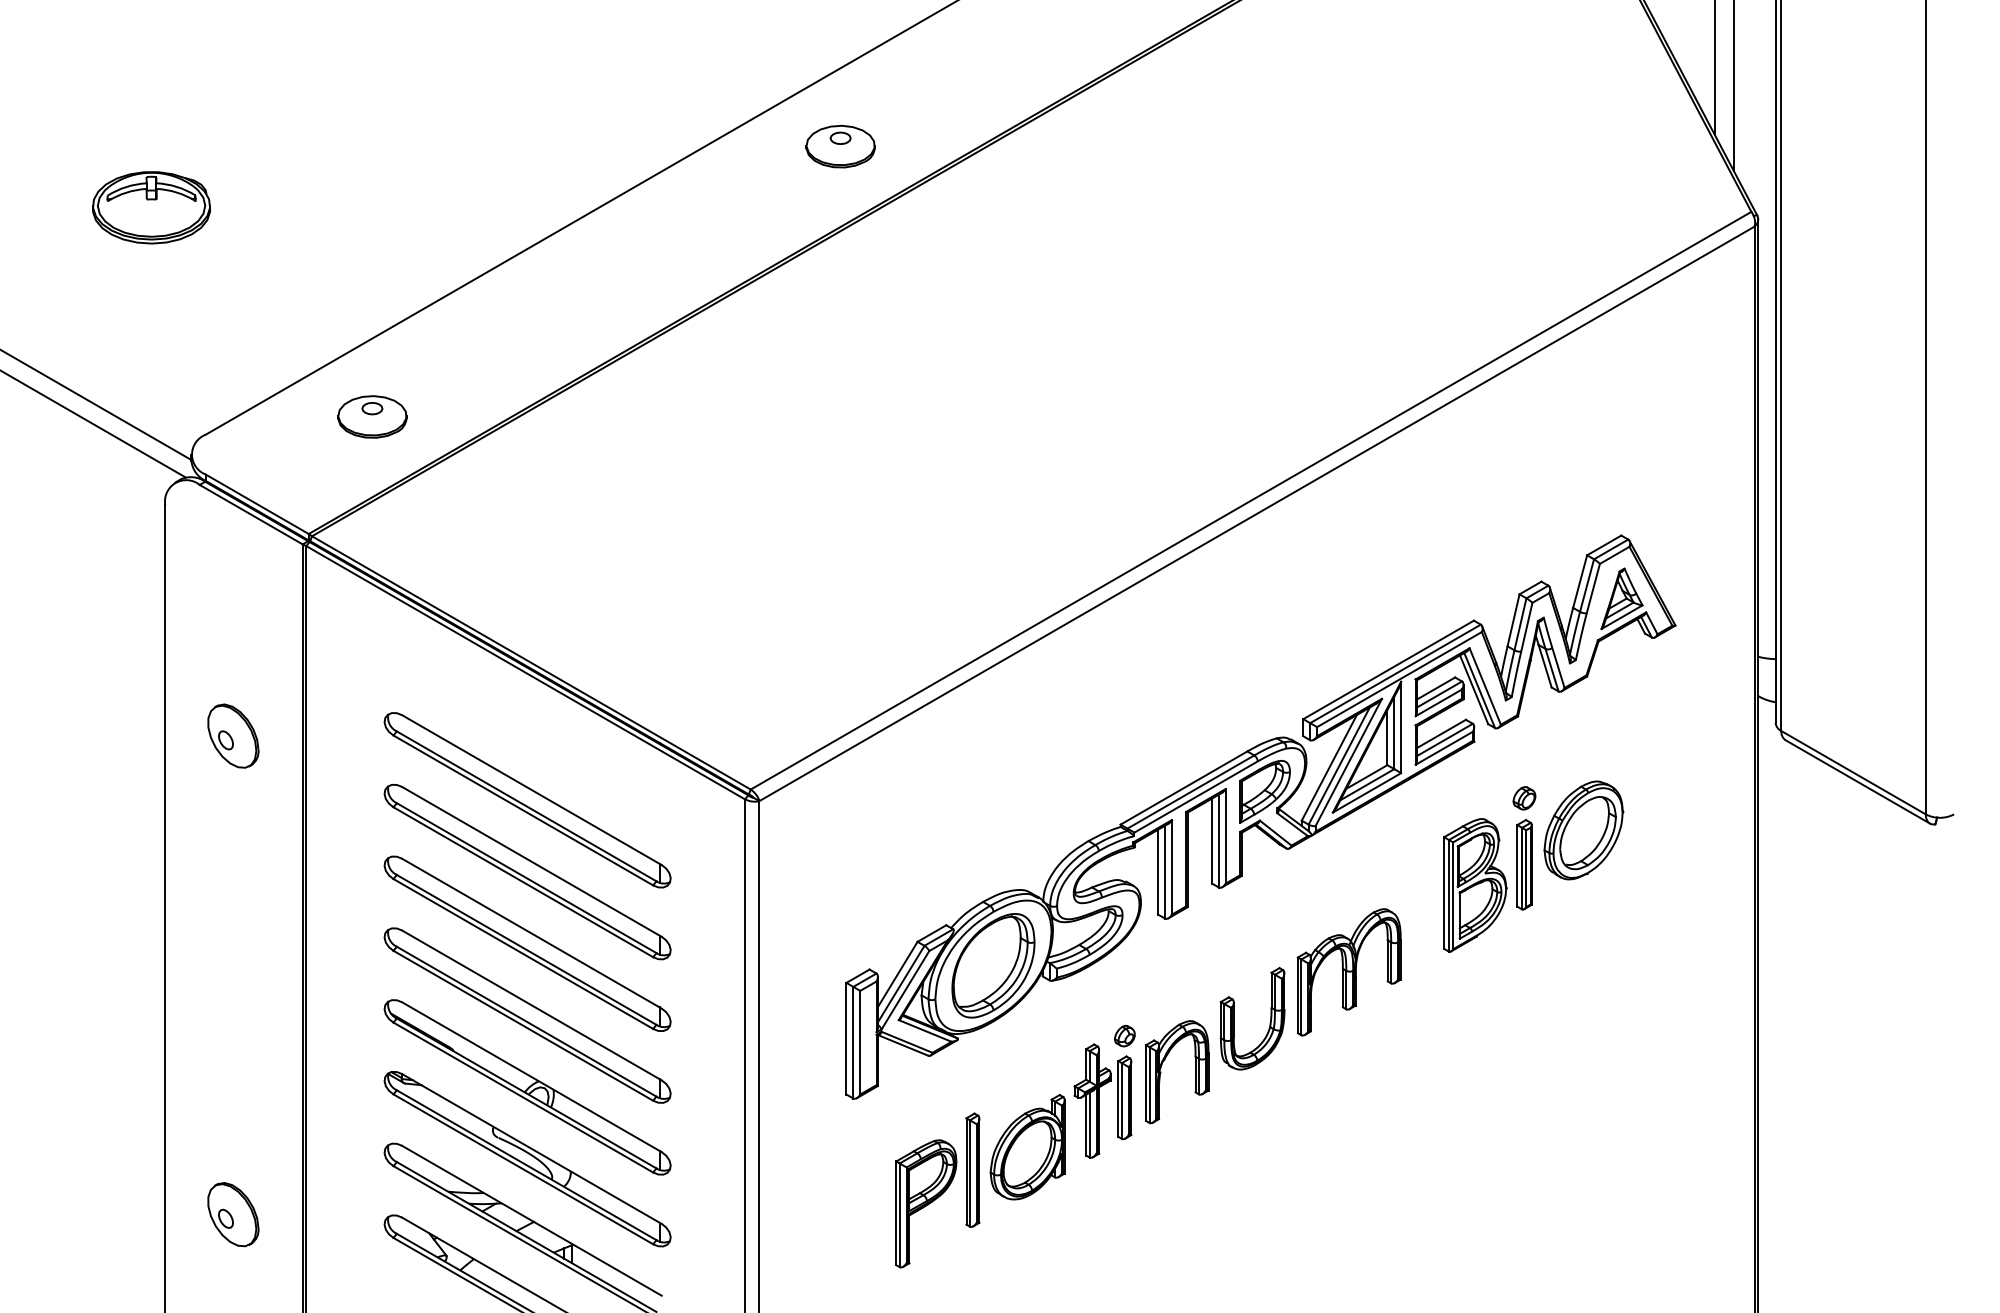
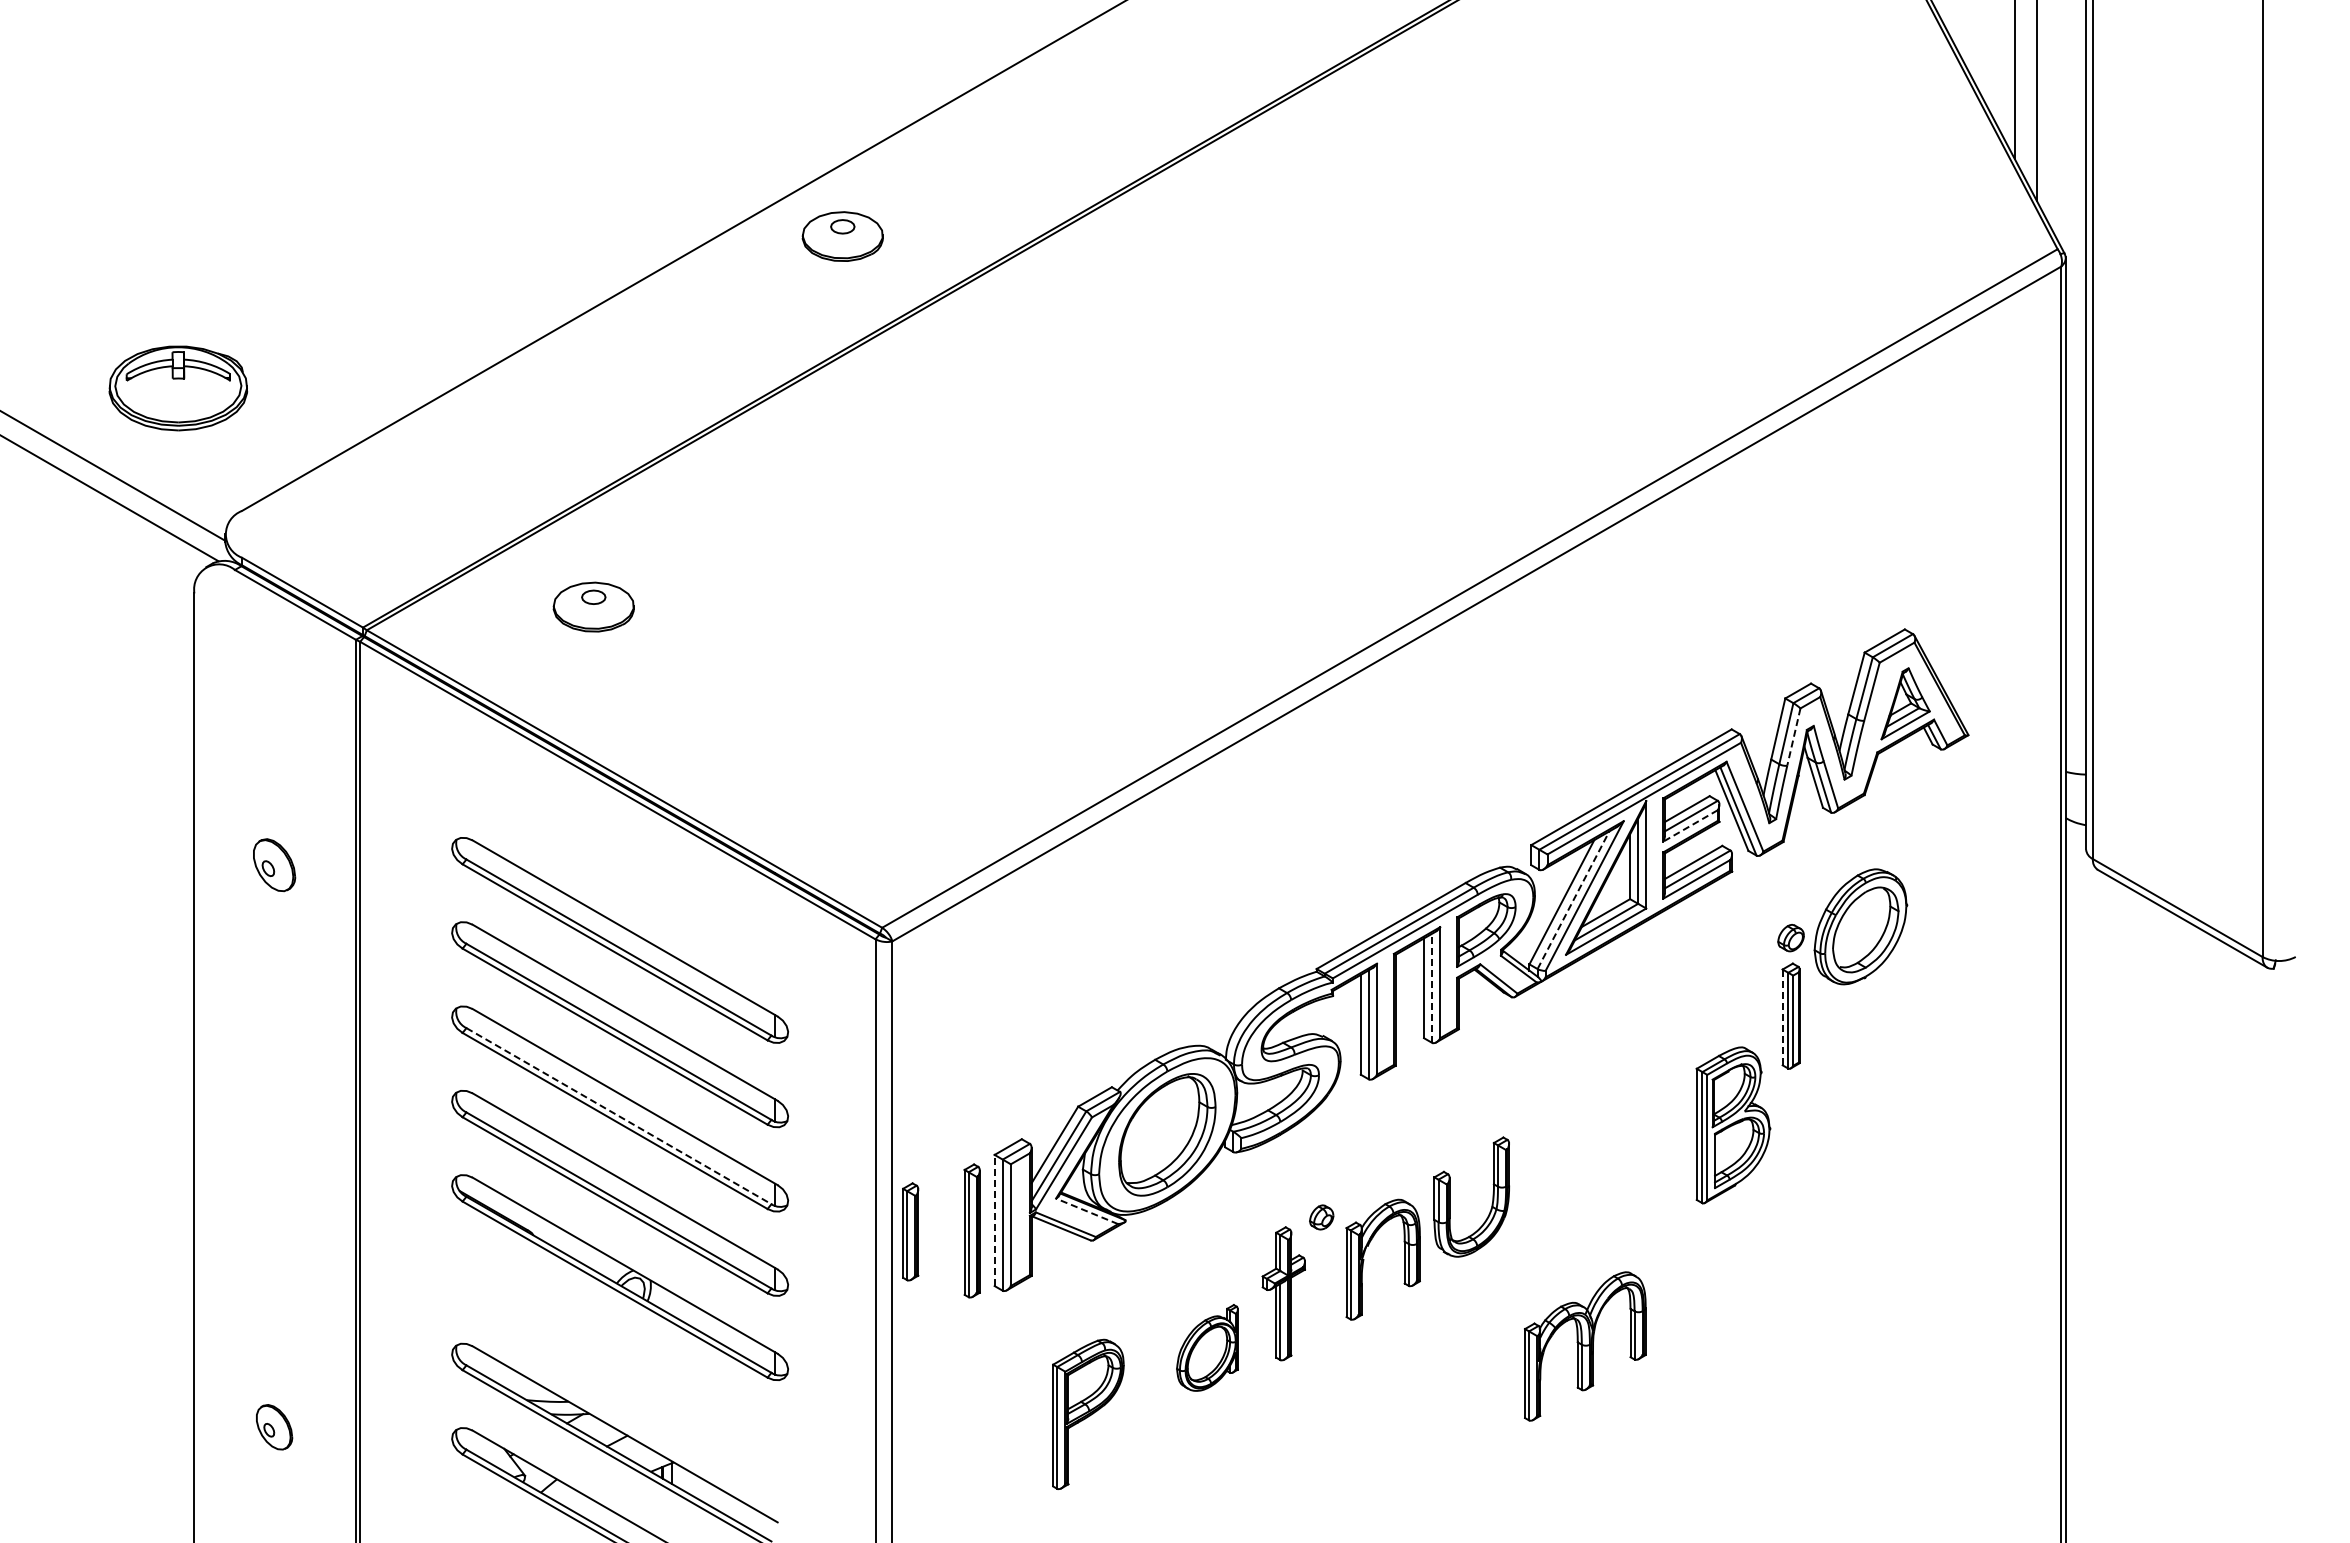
part: (840, 146) -> (842, 236), moved
part: (151, 207) -> (178, 388), moved
part: (372, 416) -> (593, 606), moved
line: (1526, 627) -> (1793, 737), solid -> dashed
line: (1438, 702) -> (1690, 825), solid -> dashed
part: (233, 736) -> (274, 865), size x0.7
line: (1339, 766) -> (1573, 900), solid -> dashed
part: (1583, 830) -> (1860, 926), moved
line: (1219, 841) -> (1432, 988), solid -> dashed
line: (1517, 865) -> (1782, 1017), solid -> dashed
part: (1475, 885) -> (1733, 1125), moved
line: (527, 950) -> (619, 1116), solid -> dashed
part: (1349, 972) -> (1585, 1346), moved
line: (925, 1031) -> (1087, 1211), solid -> dashed
line: (846, 1038) -> (994, 1220), solid -> dashed
part: (1124, 1097) -> (910, 1231), moved
part: (1027, 1146) -> (1207, 1347), size x0.7
part: (527, 1158) -> (620, 1361), removed
part: (972, 1169) -> (971, 1230), moved
part: (233, 1214) -> (274, 1427), size x0.6

